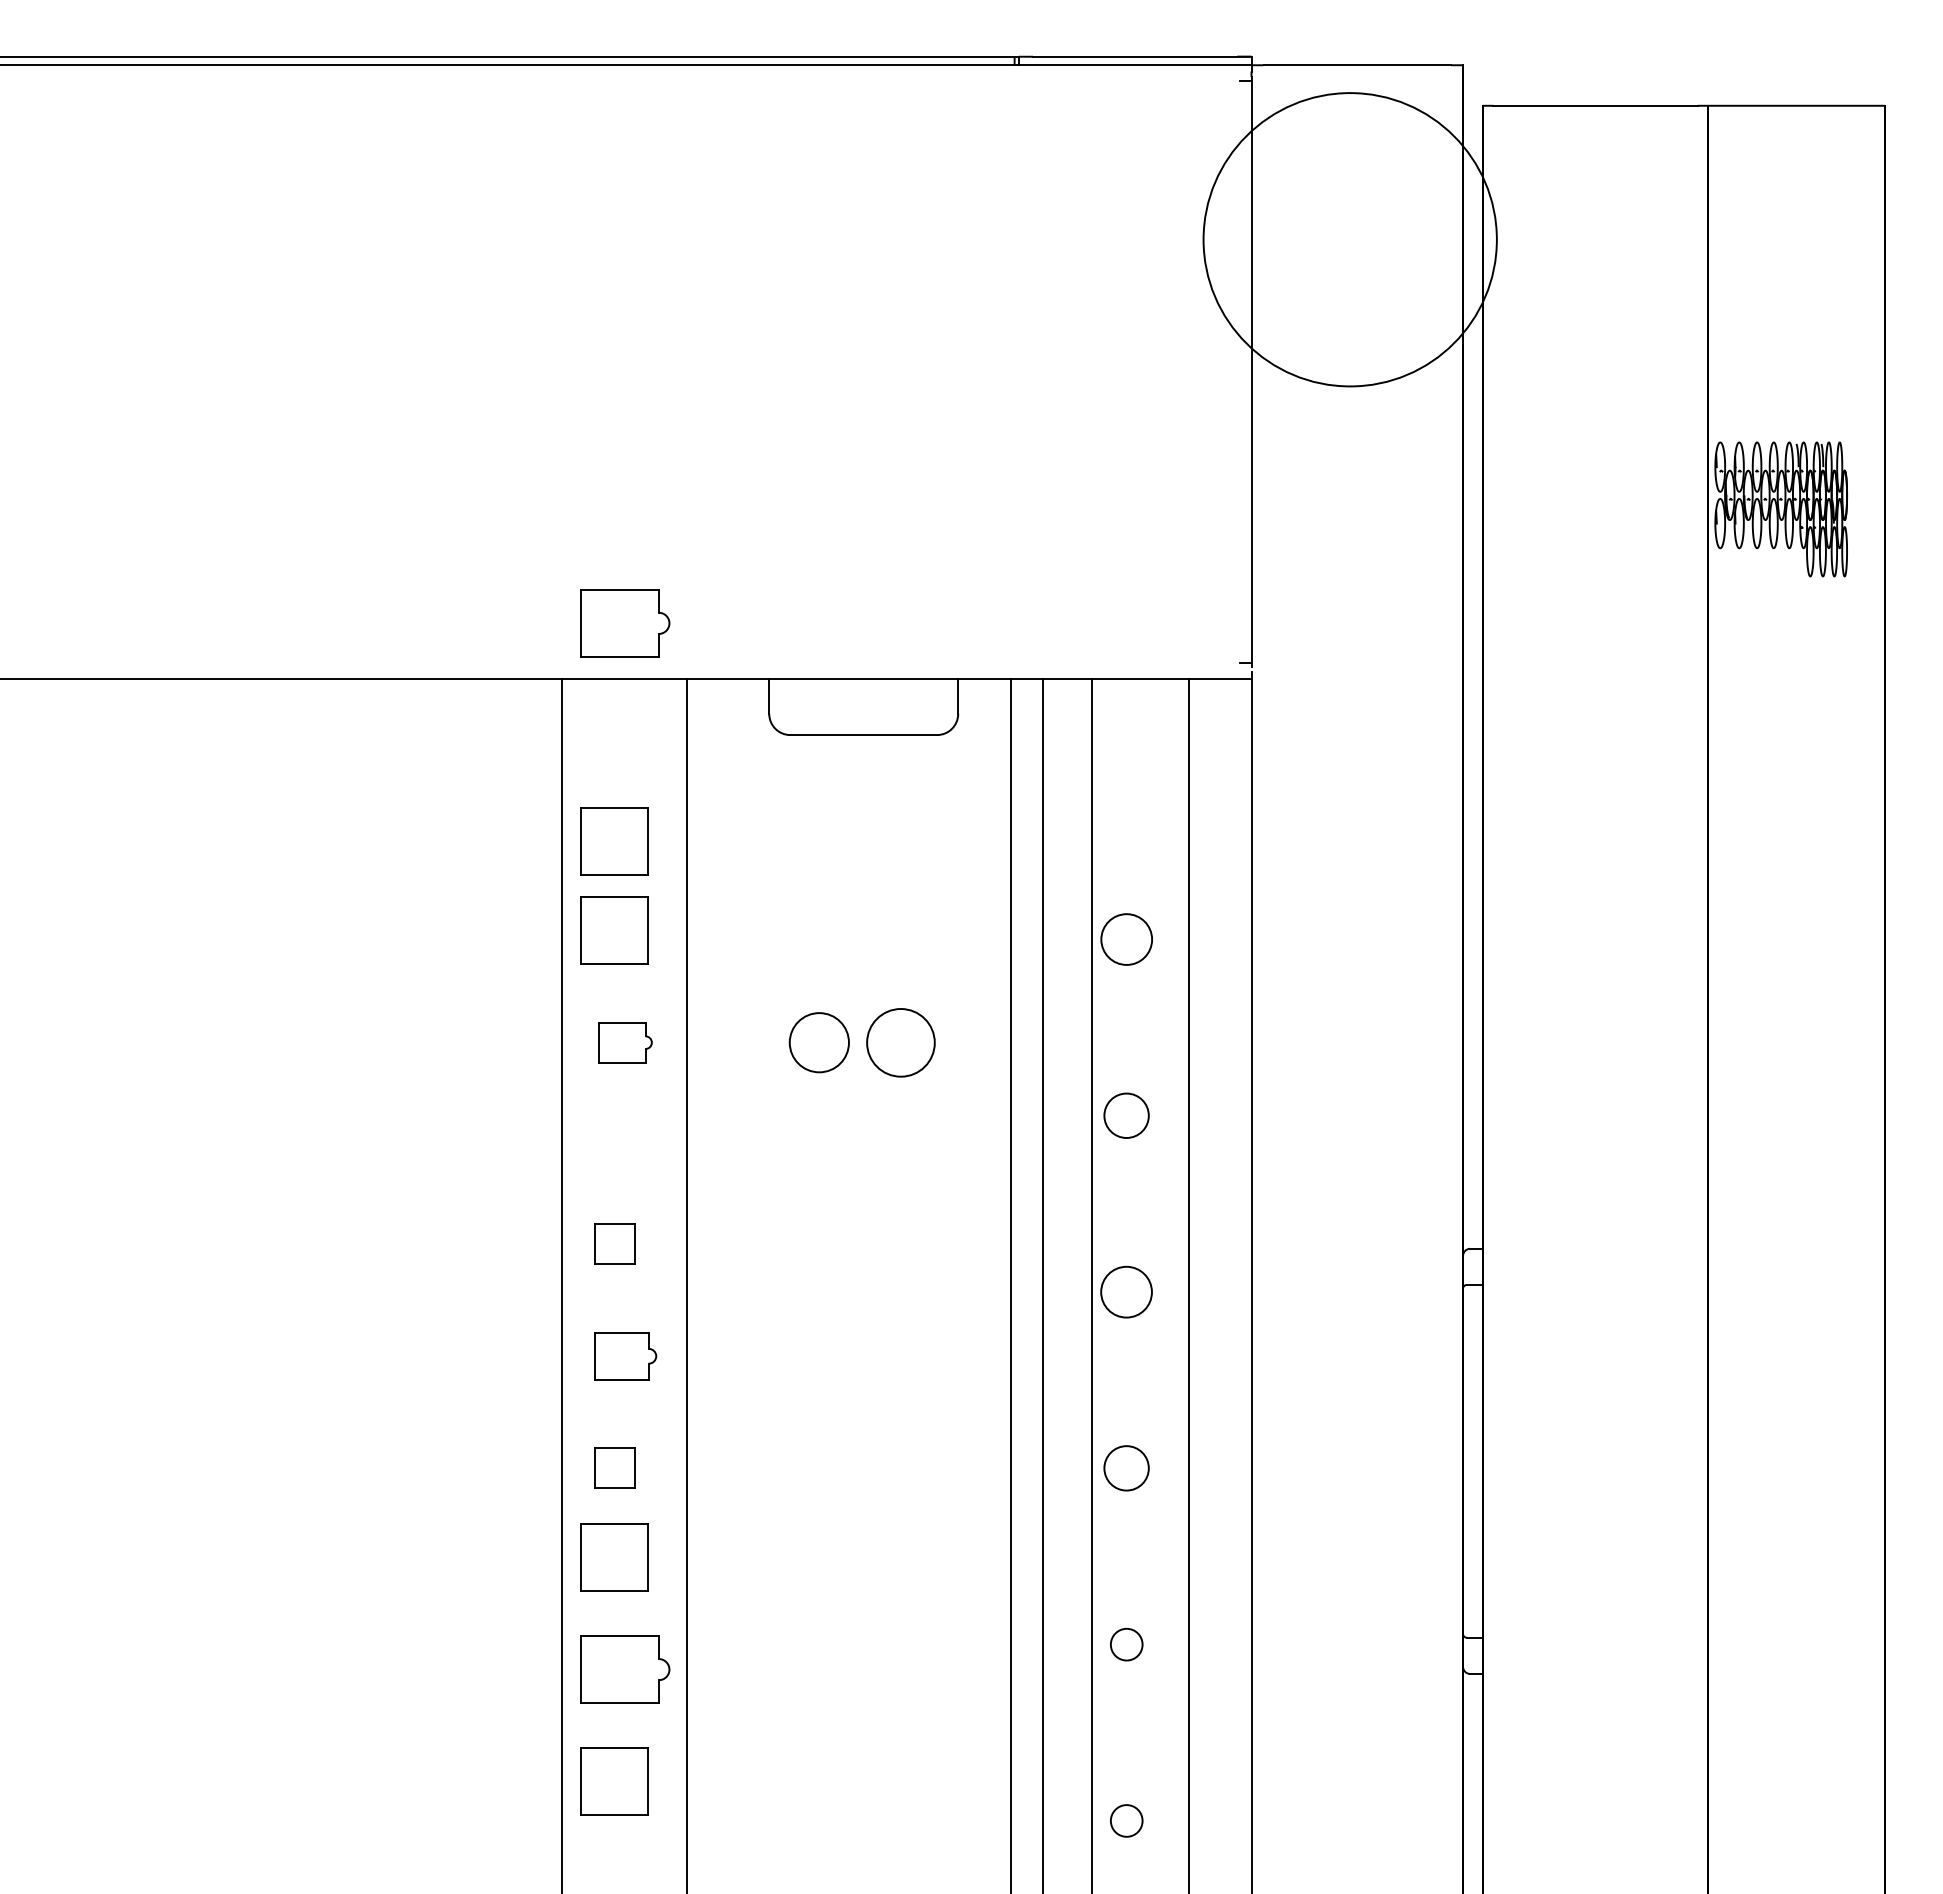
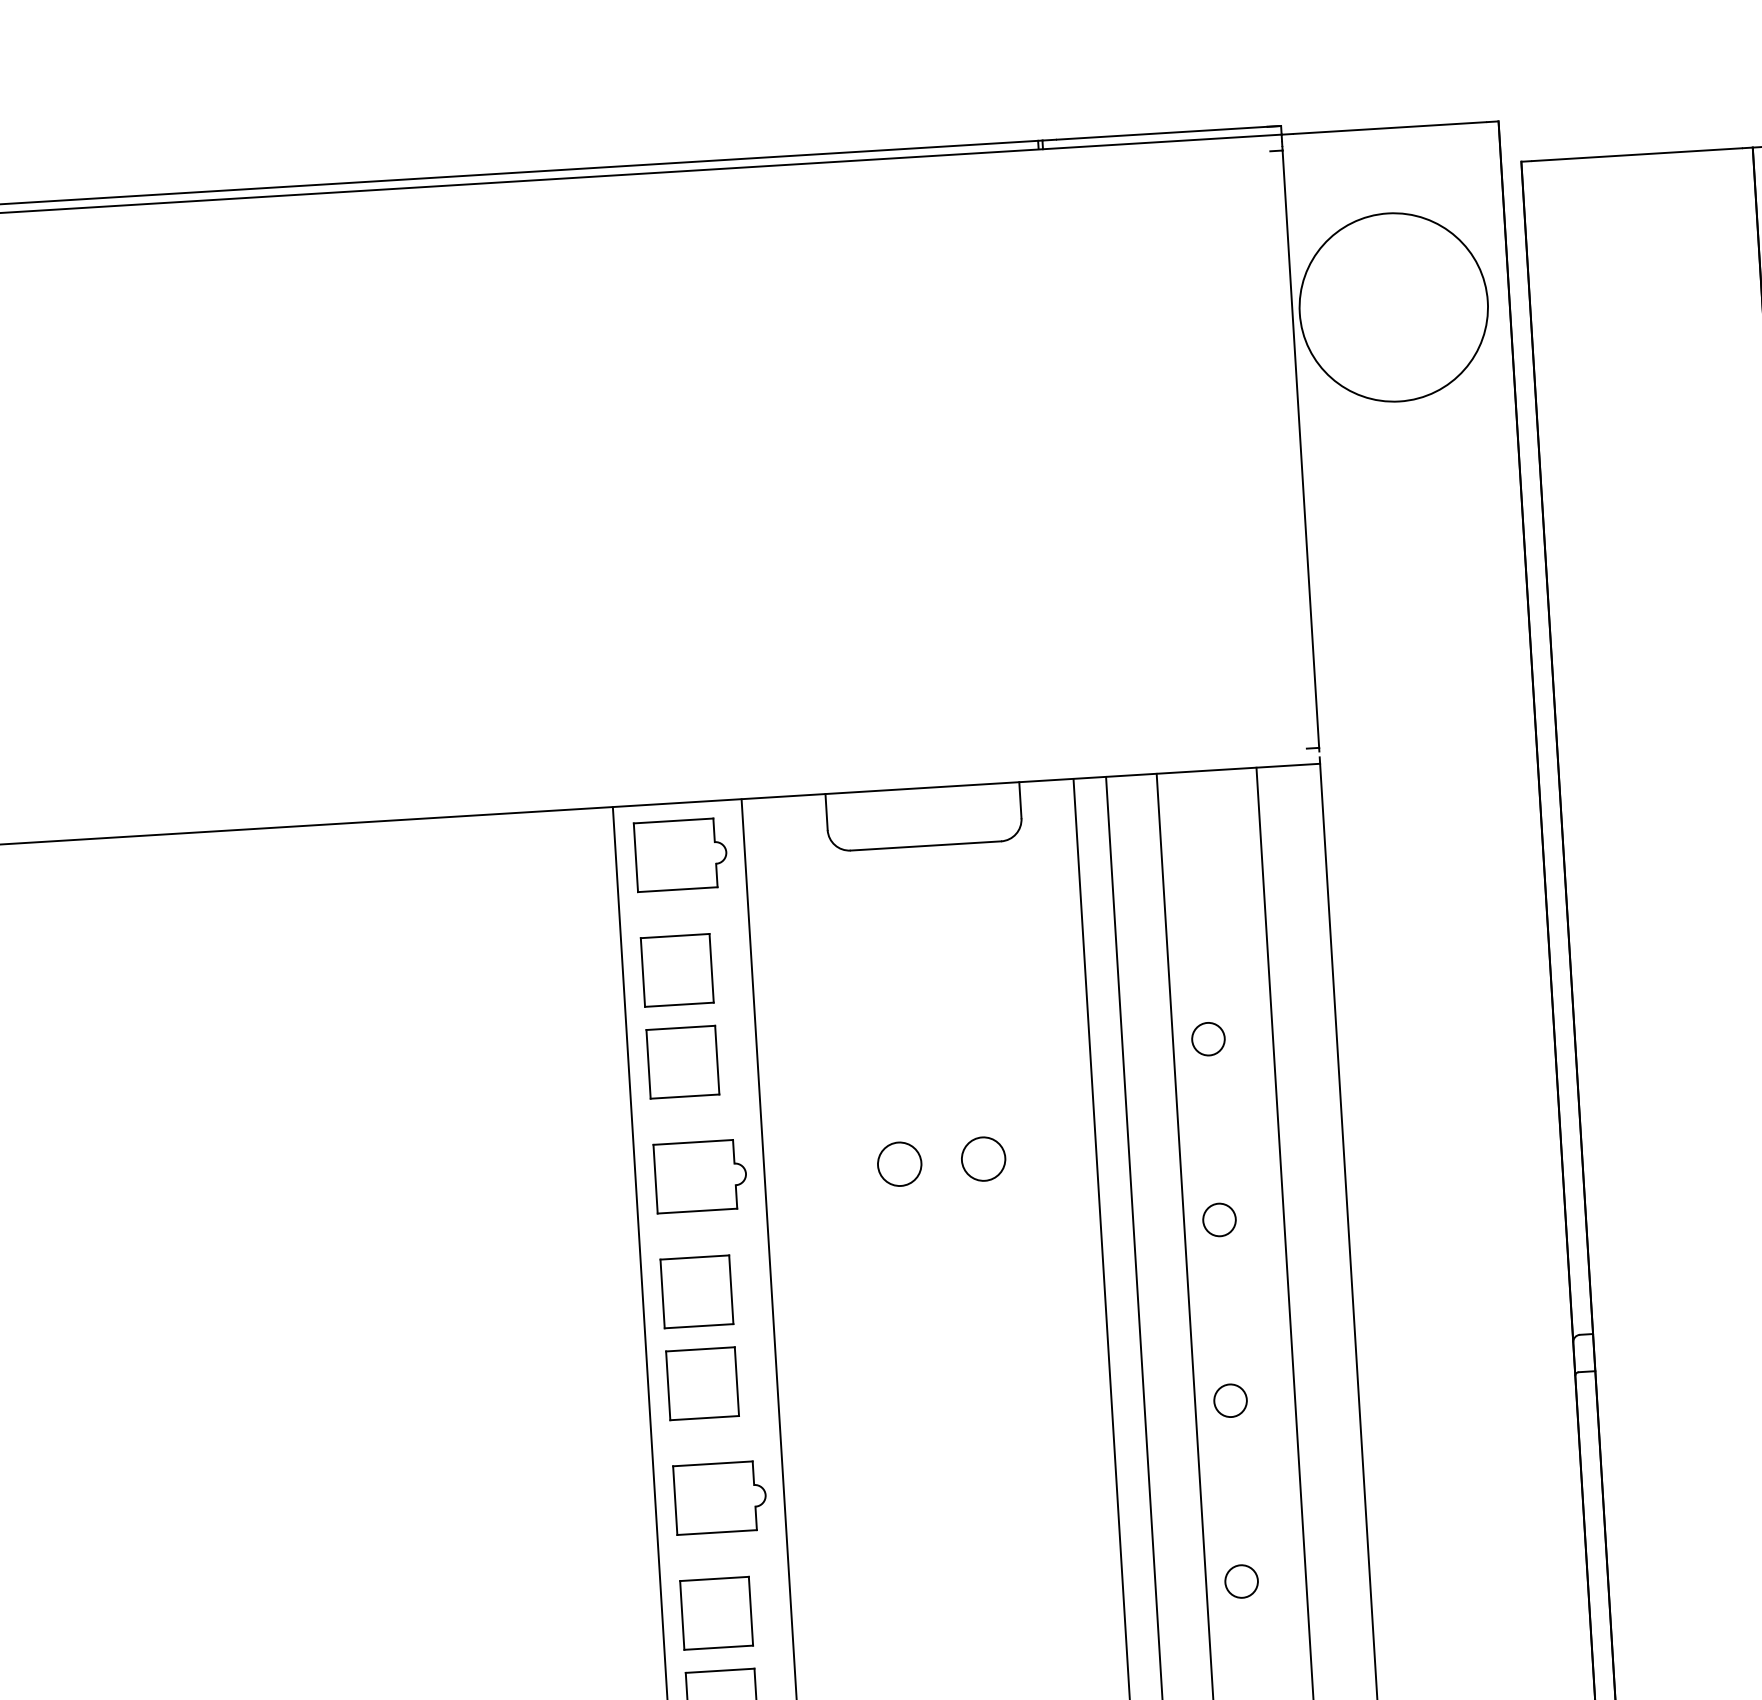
circle: (1349, 239) -> (1393, 307), size x0.62
part: (625, 623) -> (681, 855), moved
circle: (1126, 939) -> (1208, 1039), size x0.62
part: (625, 1042) -> (700, 1176), size x1.67
circle: (819, 1042) -> (899, 1164), size x0.71
circle: (901, 1042) -> (983, 1158), size x0.62
circle: (1126, 1115) -> (1219, 1219), size x0.71
part: (614, 1154) -> (696, 1291), added
part: (614, 1244) -> (702, 1384), size x1.67
circle: (1126, 1291) -> (1230, 1400), size x0.62
part: (625, 1356) -> (720, 1498), size x1.43
part: (614, 1468) -> (716, 1613), size x1.67
circle: (1126, 1468) -> (1241, 1581), size x0.71

